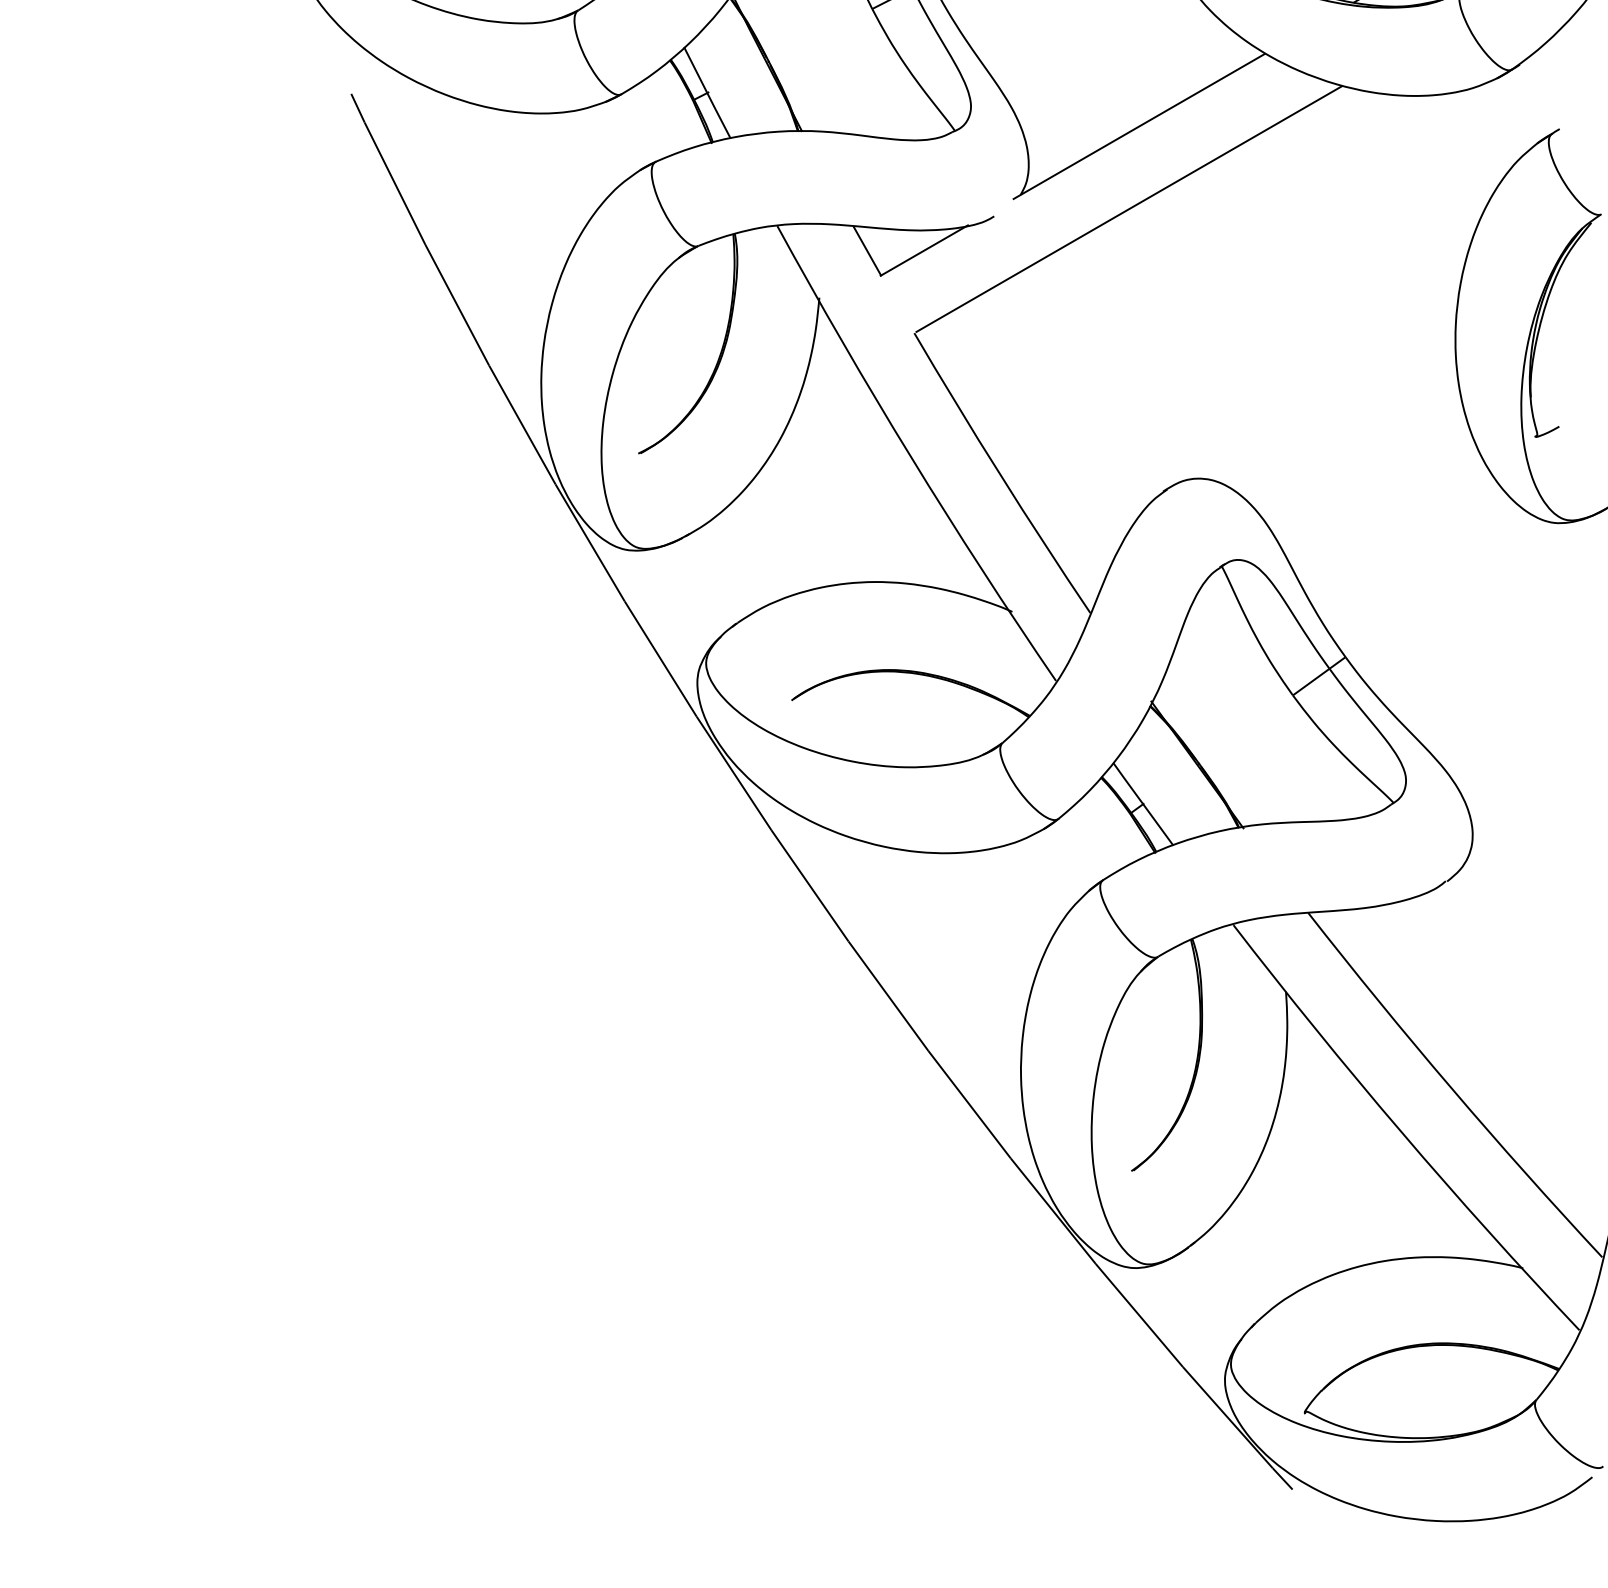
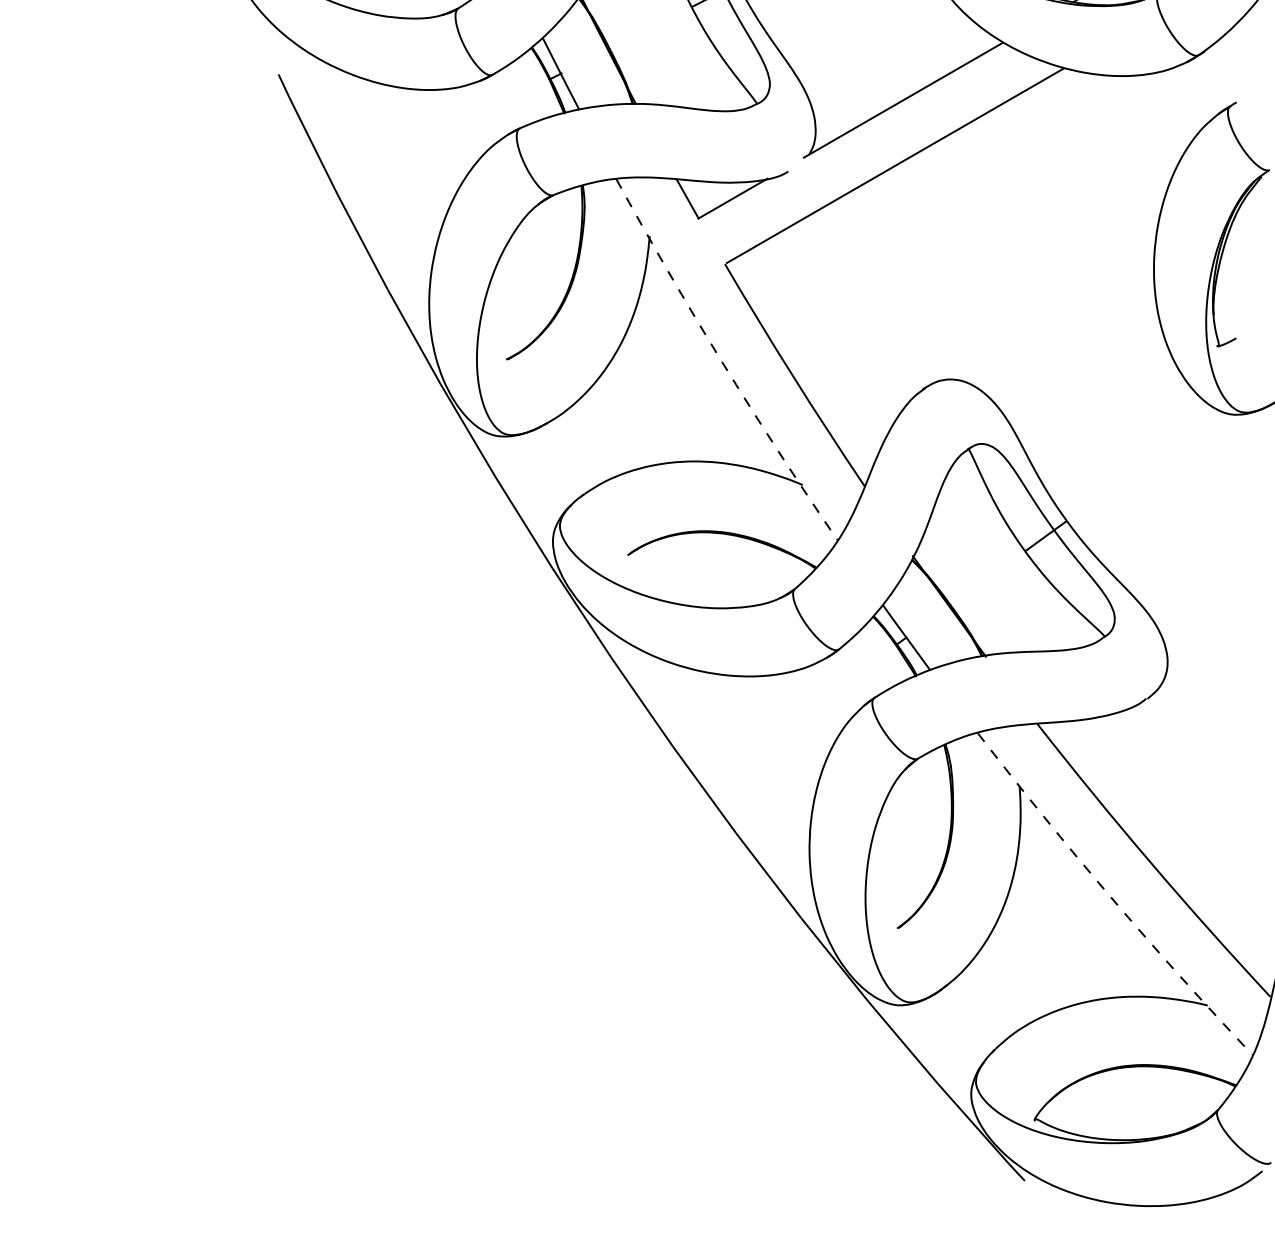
arc: (911, 457) -> (722, 362), solid -> dashed
arc: (1401, 1132) -> (1111, 897), solid -> dashed

